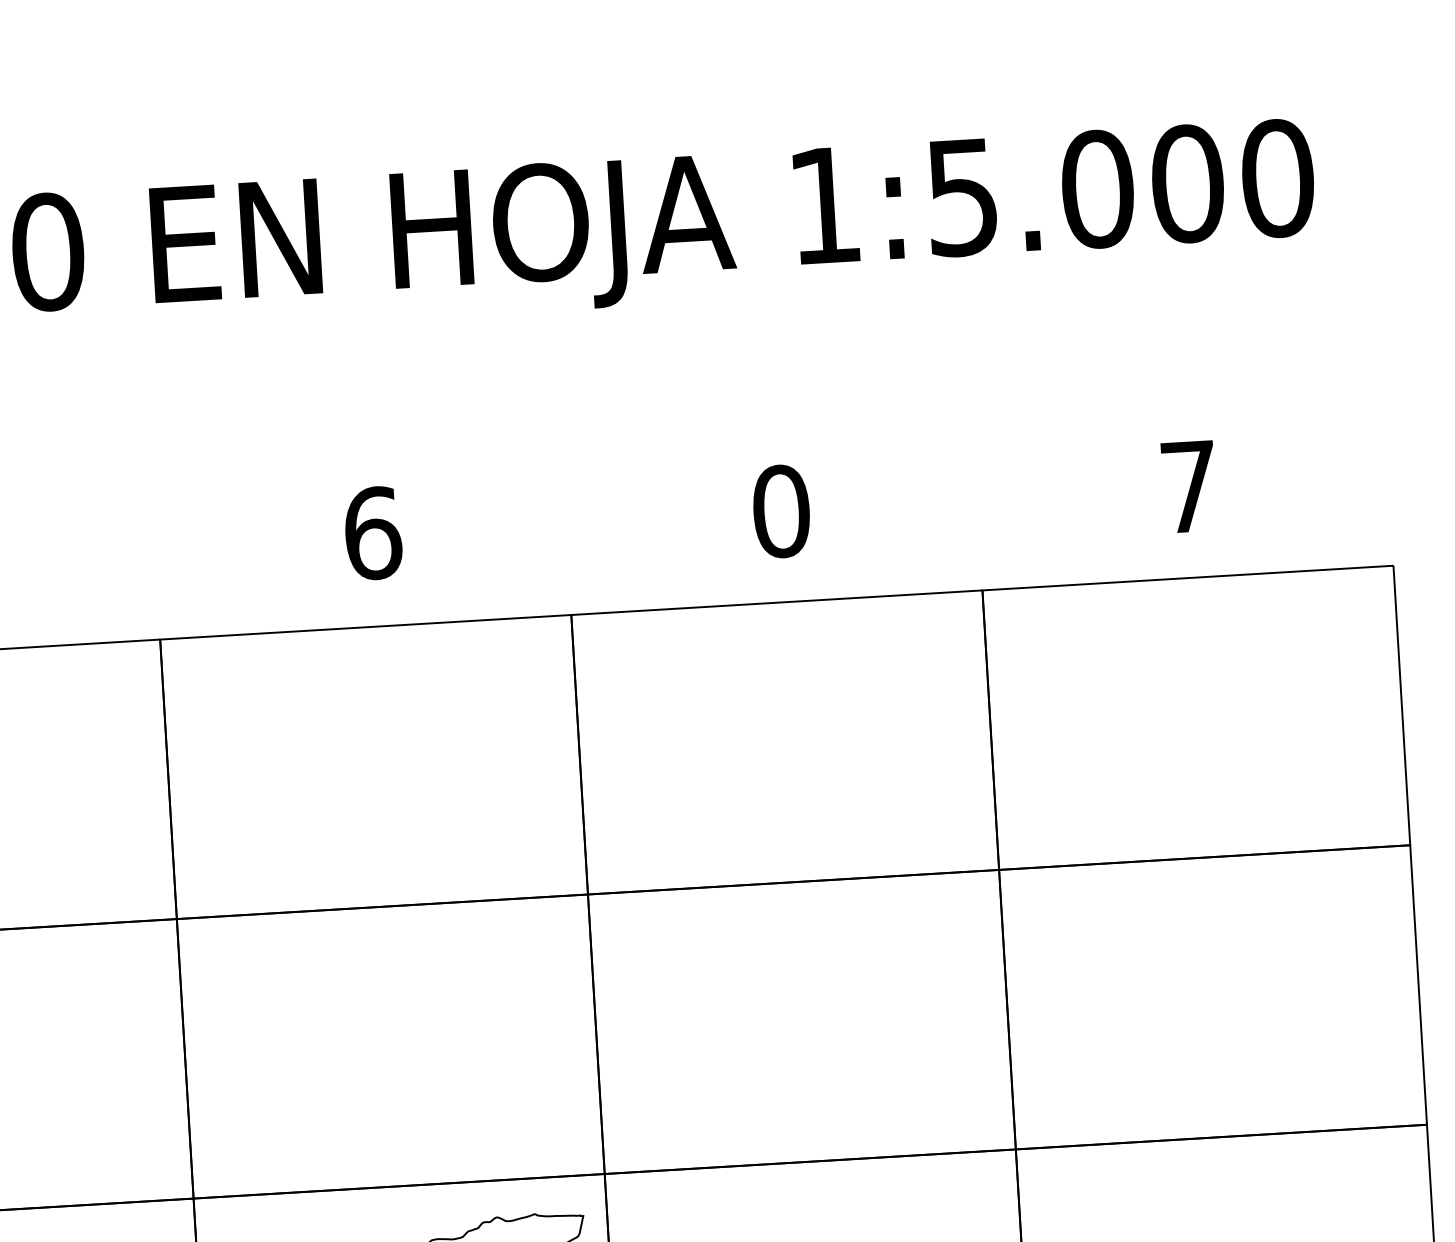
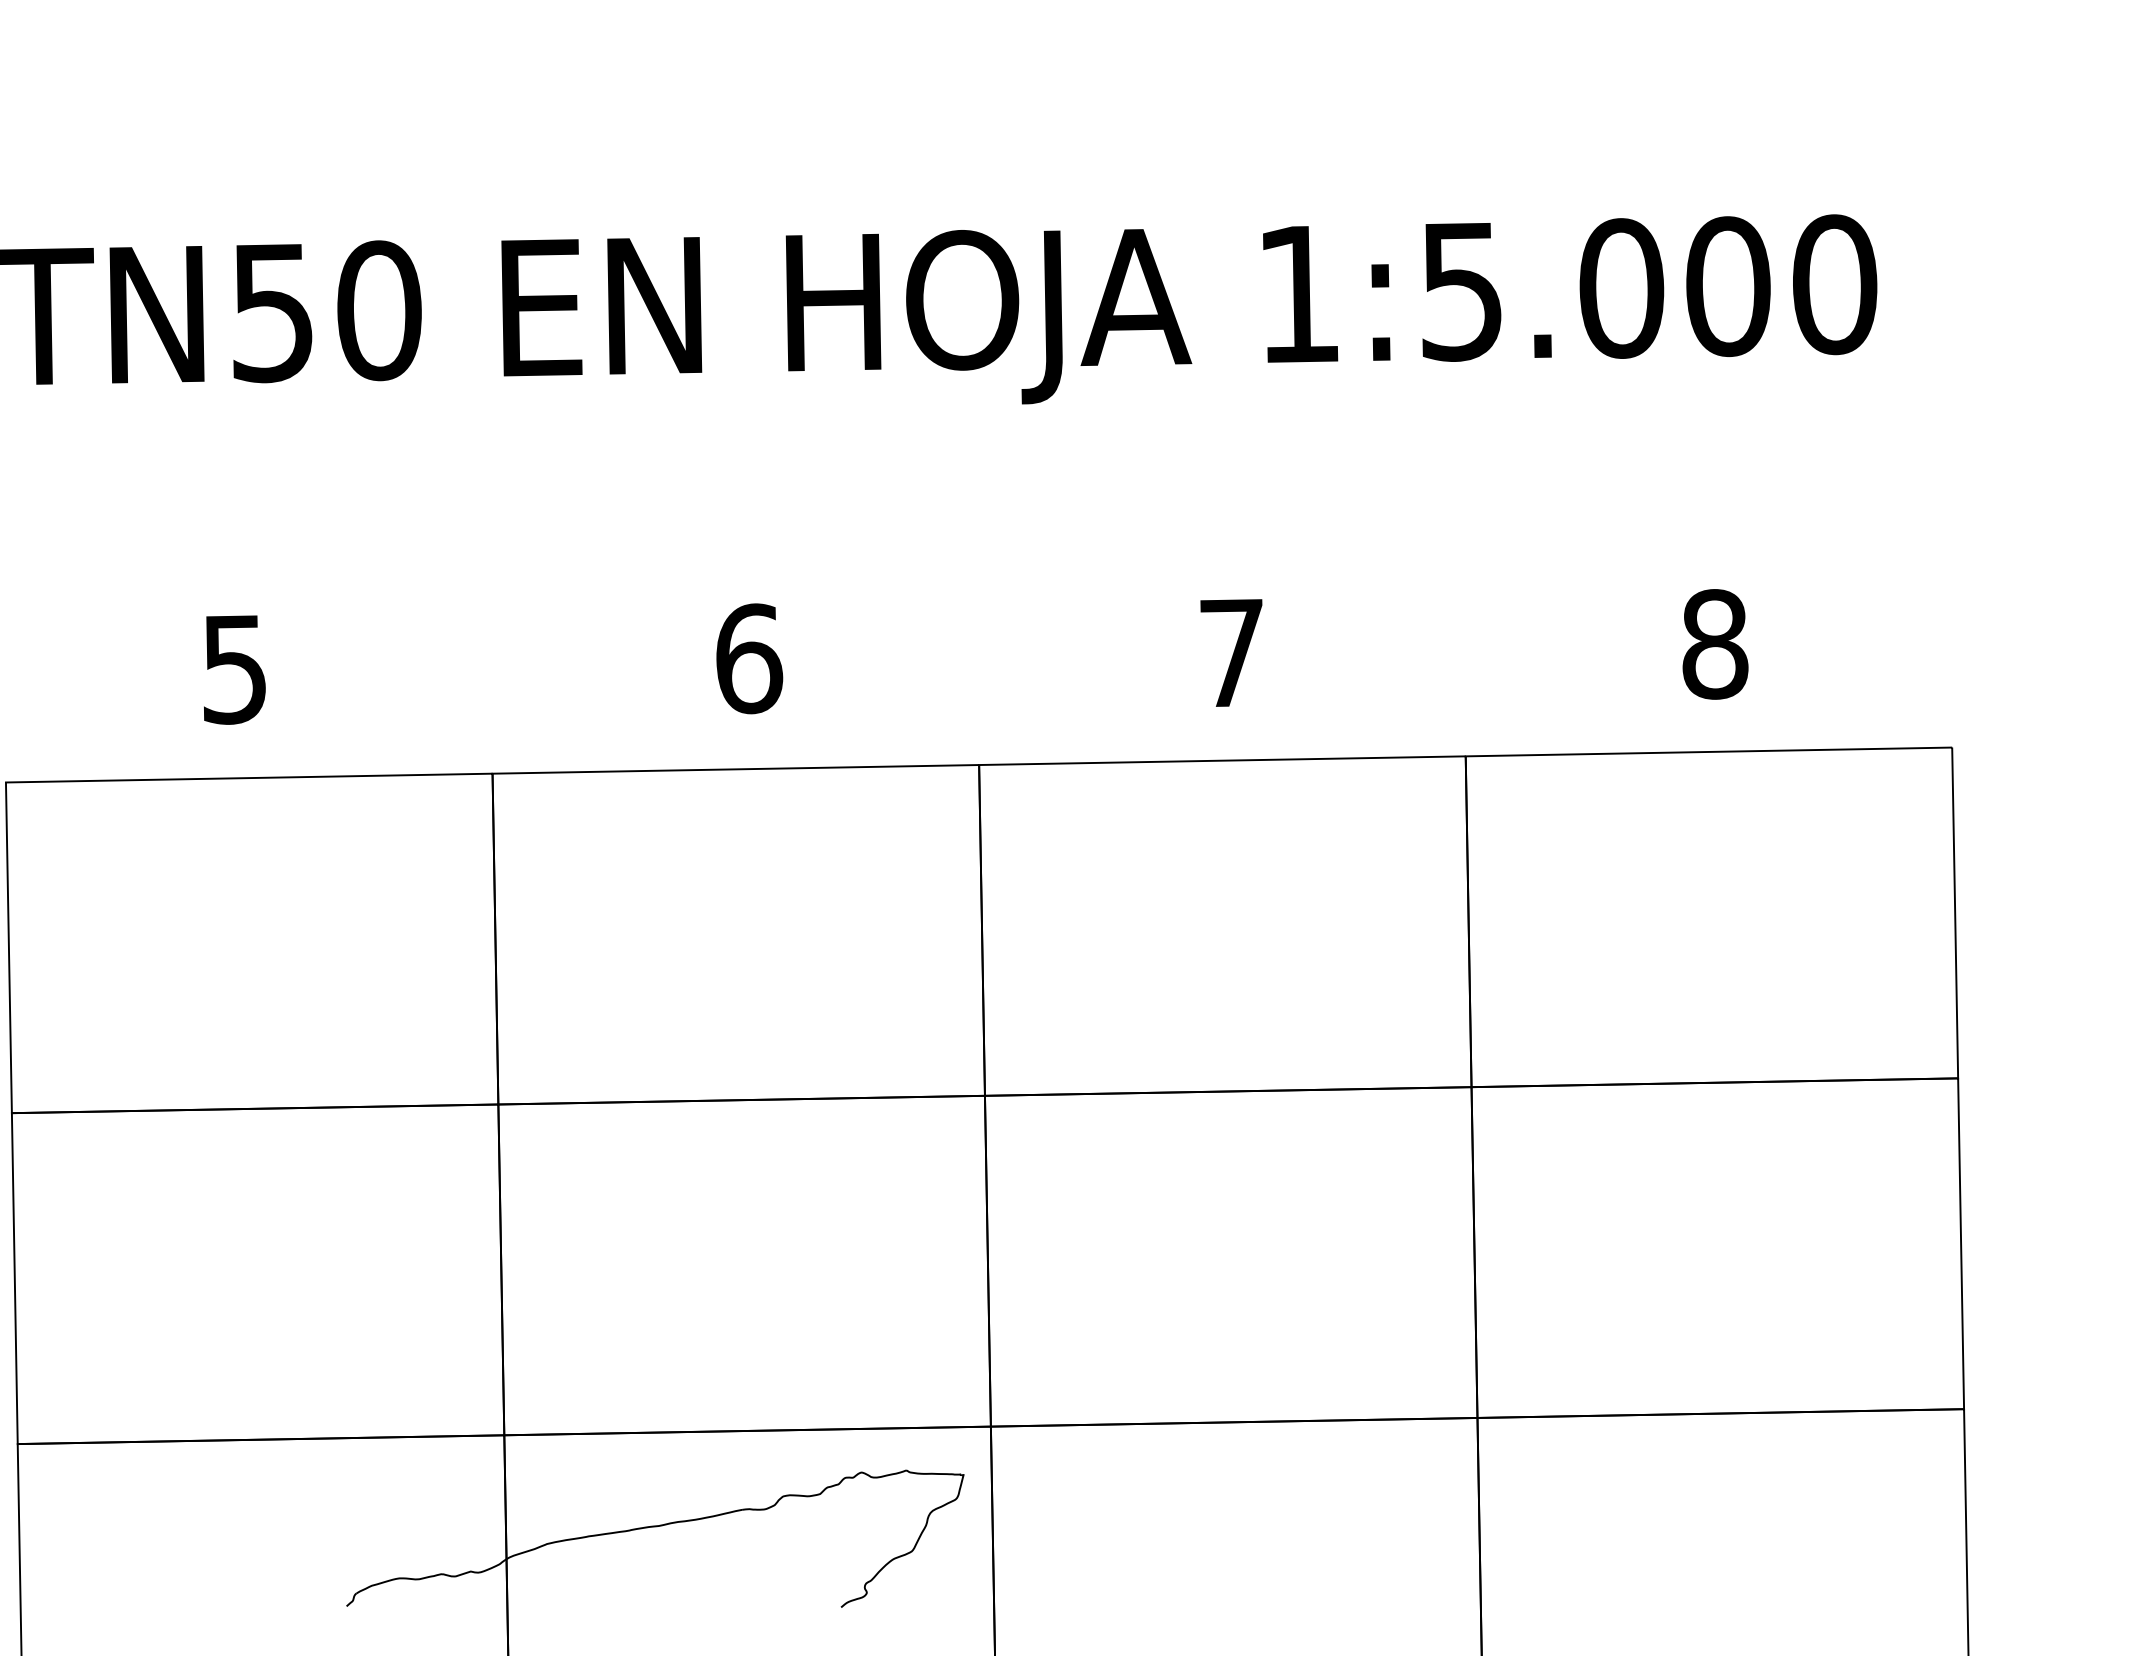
text: (1189, 486) -> (1715, 644), 7 -> 8
text: (781, 510) -> (1232, 652), 0 -> 7

